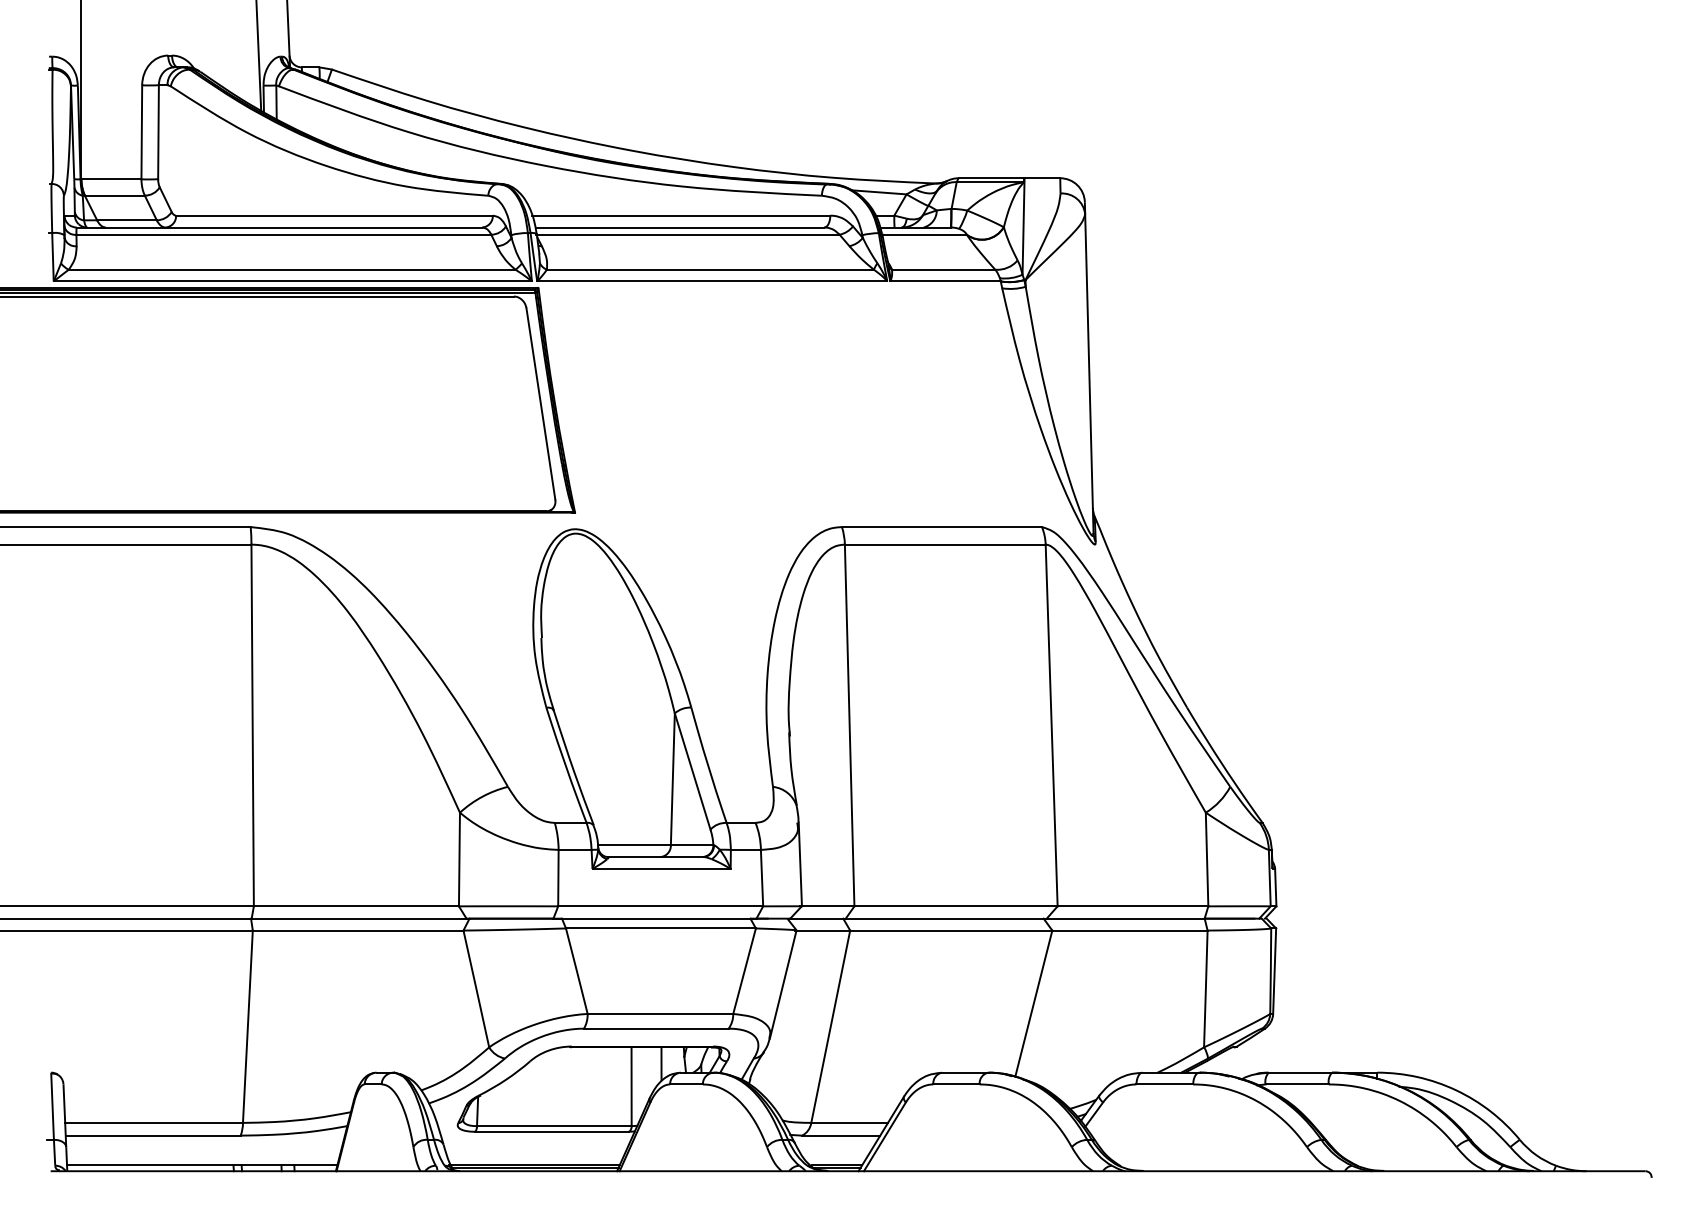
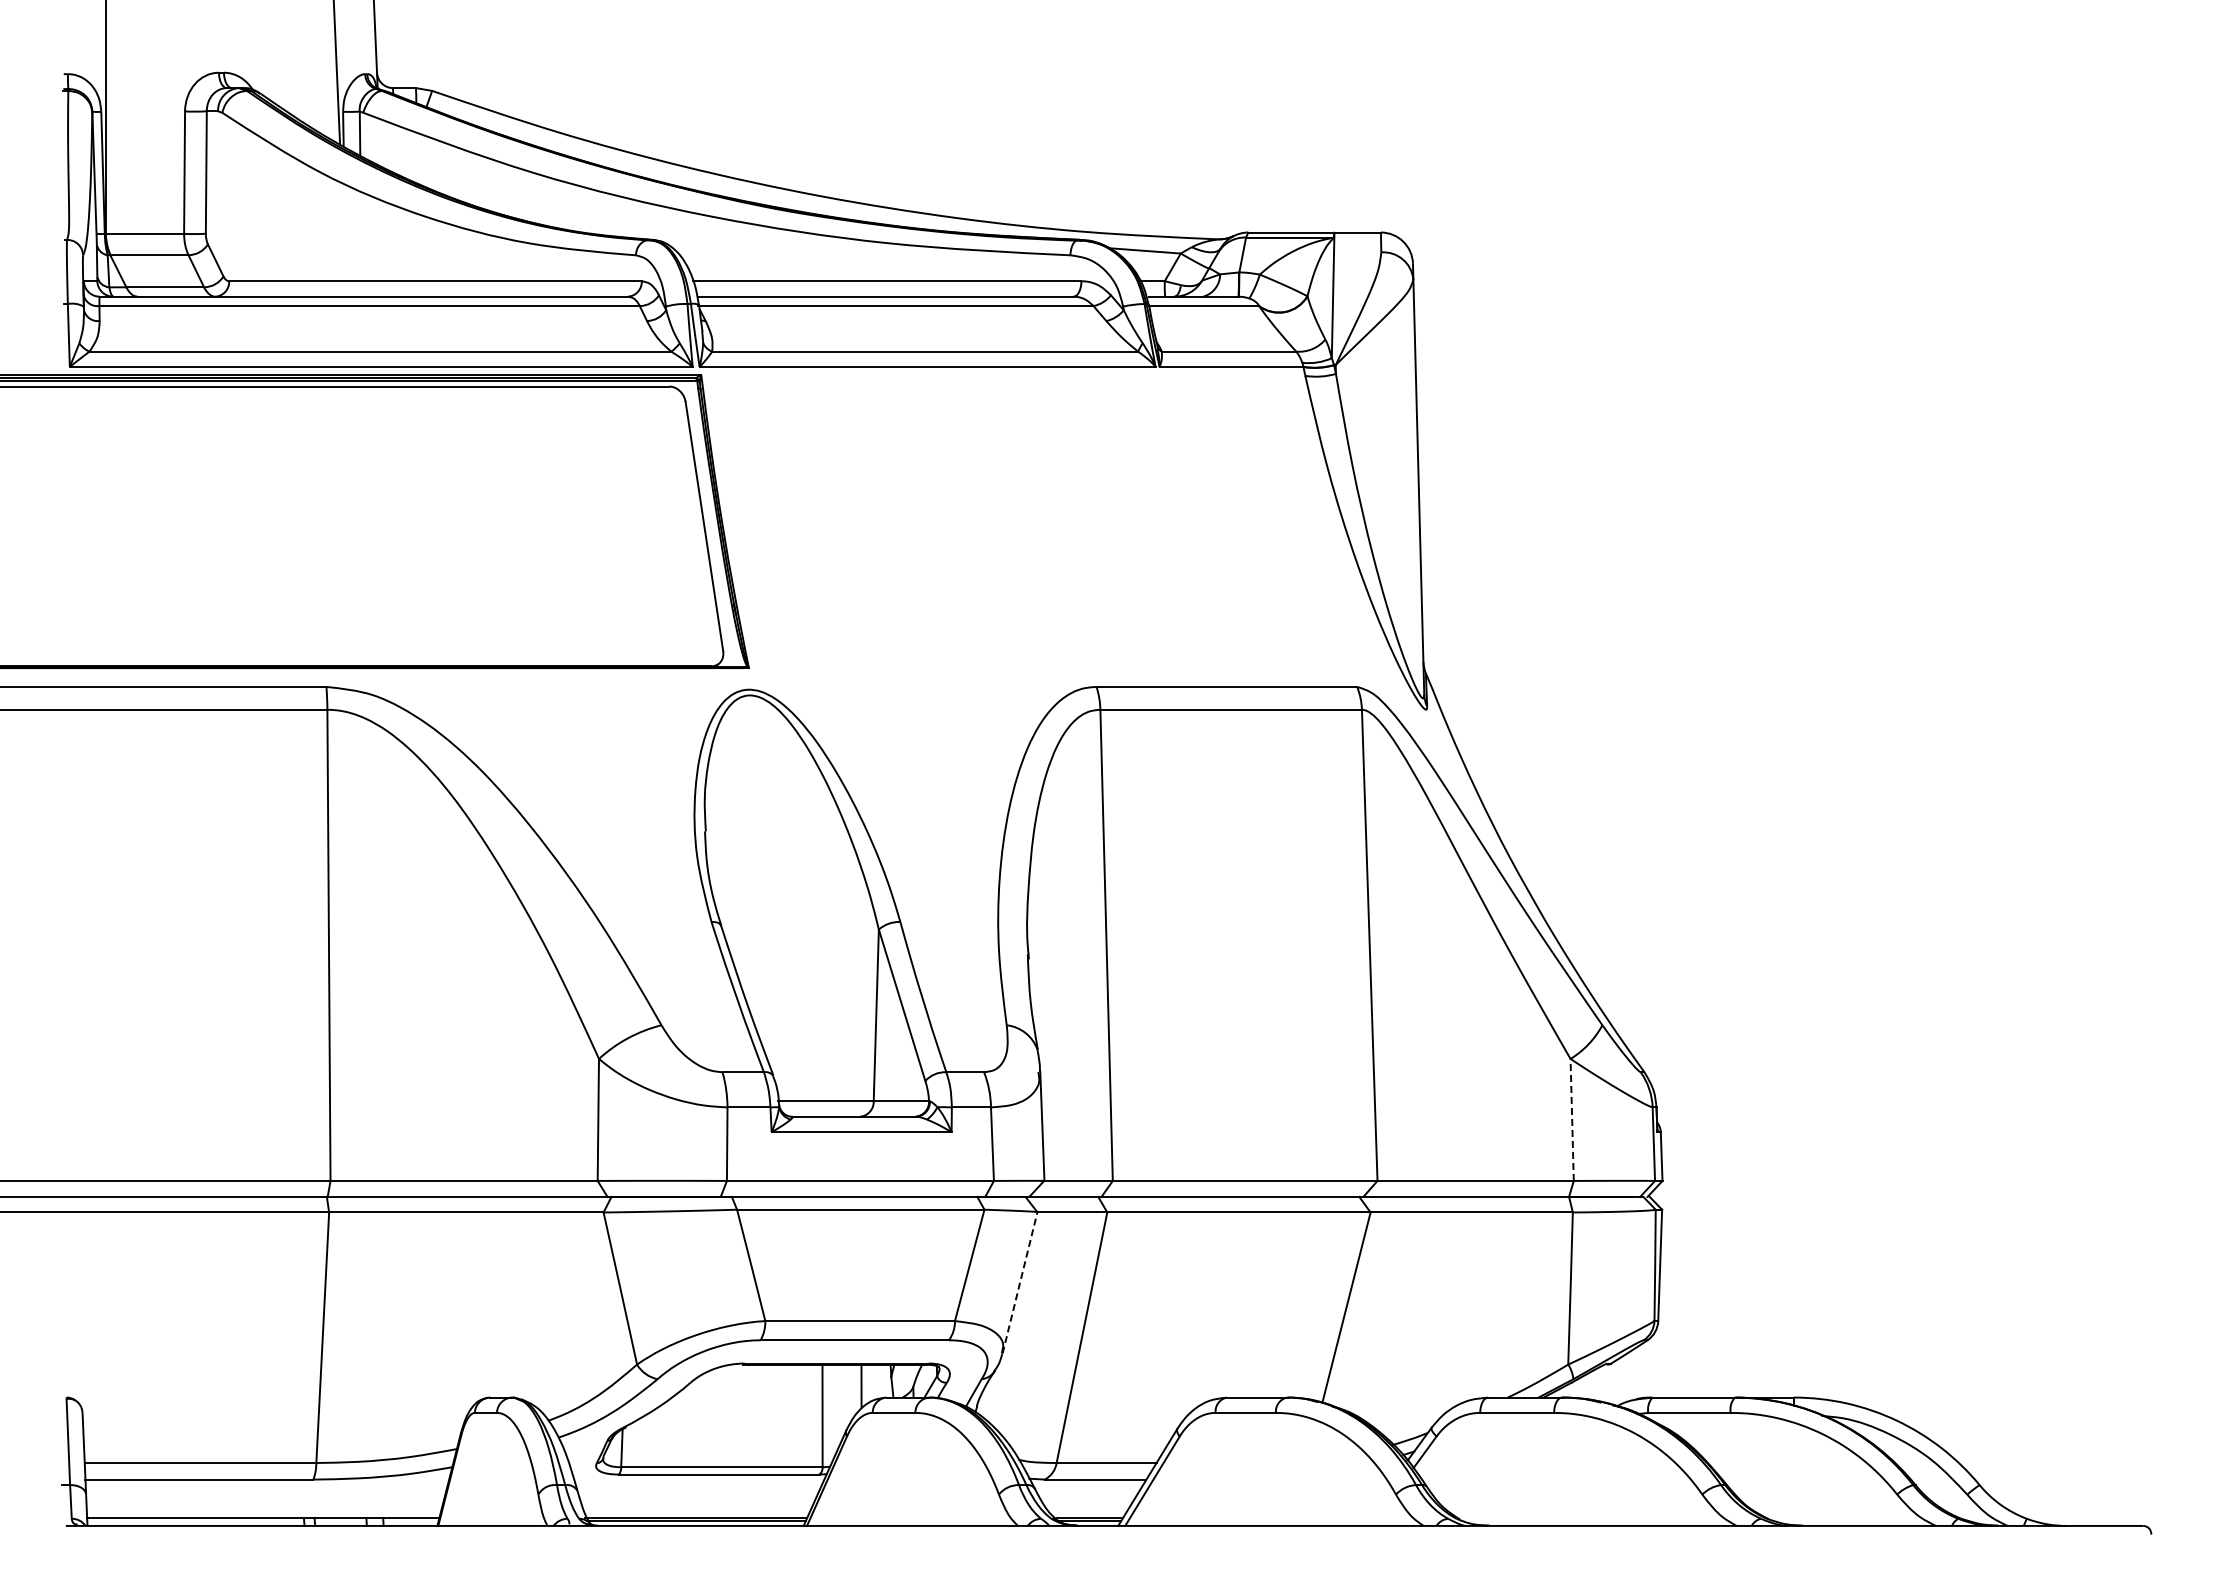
line: (1207, 859) -> (1572, 1119), solid -> dashed
line: (783, 985) -> (1020, 1283), solid -> dashed

